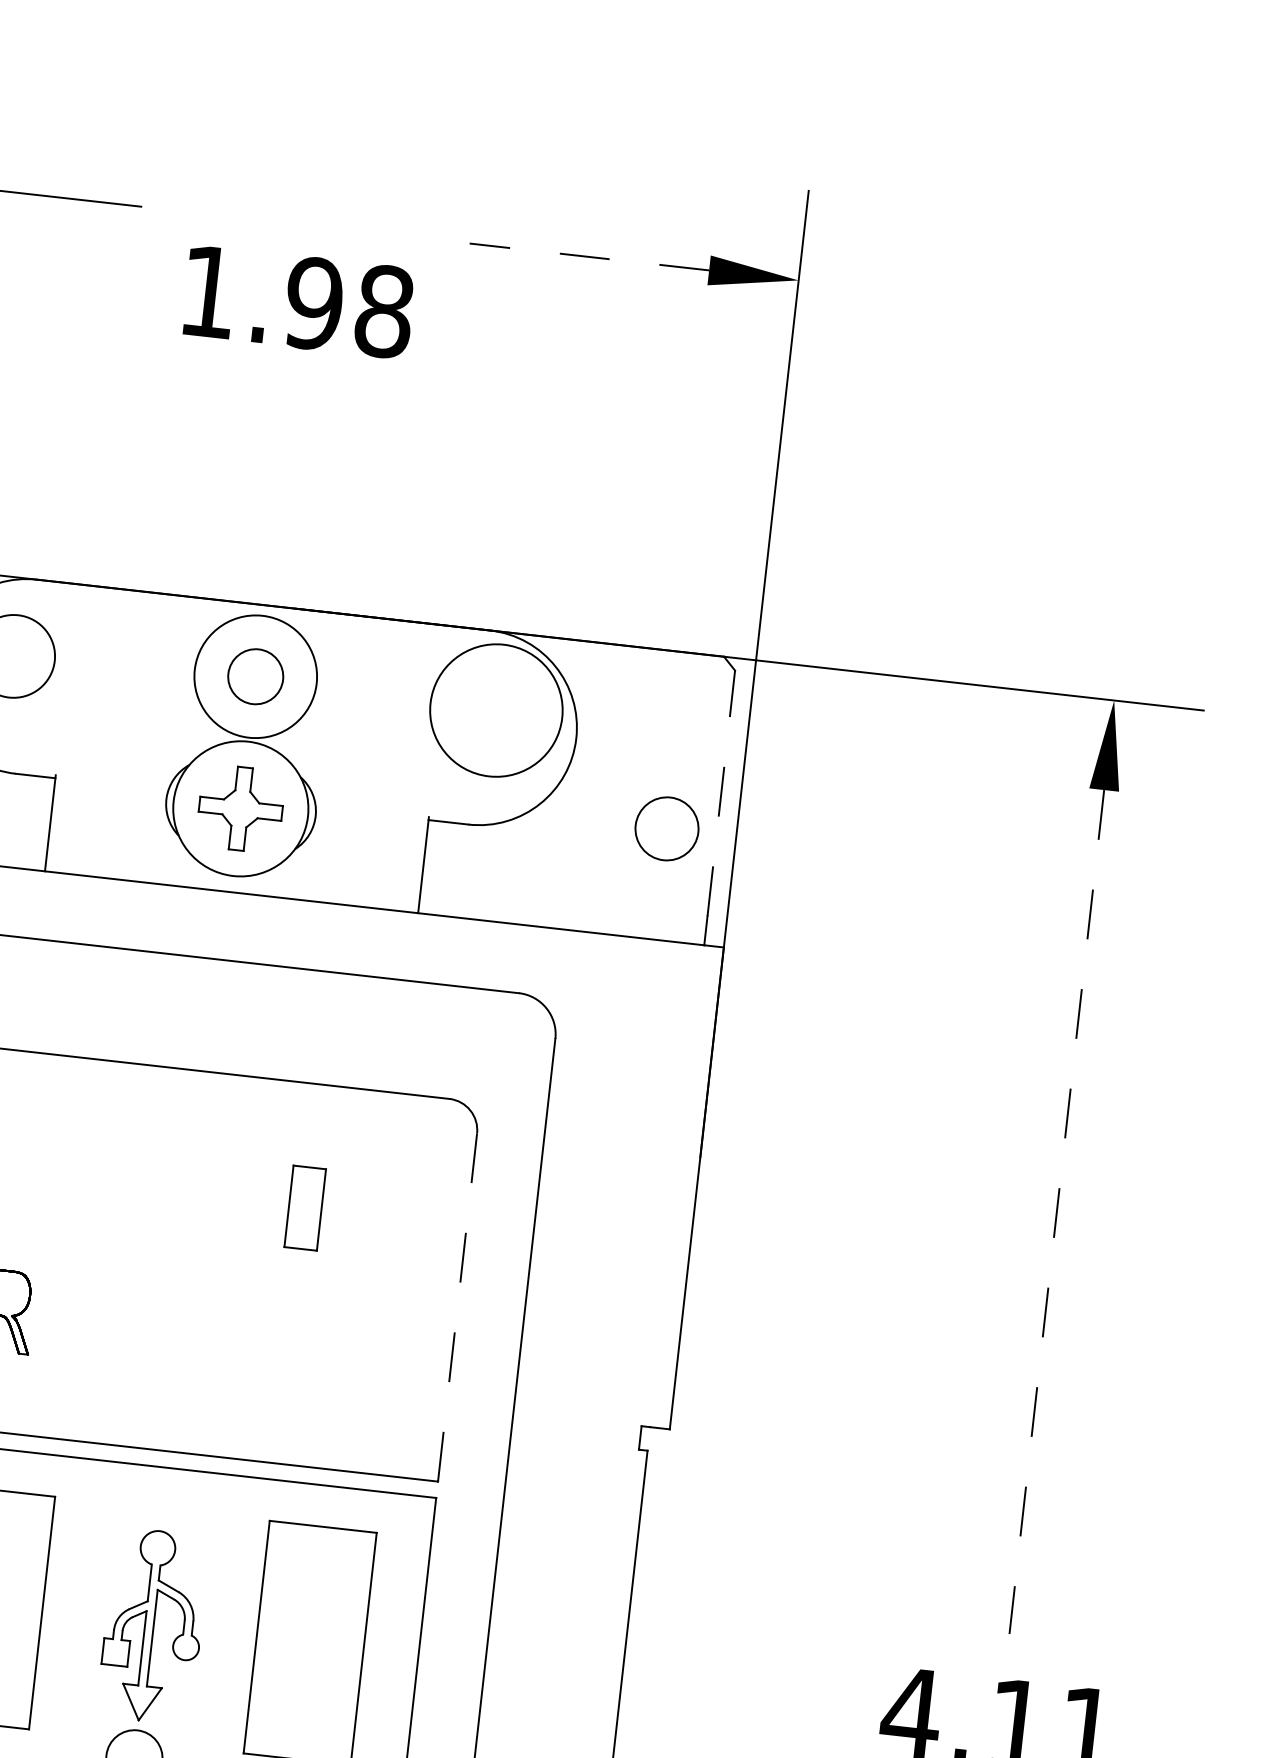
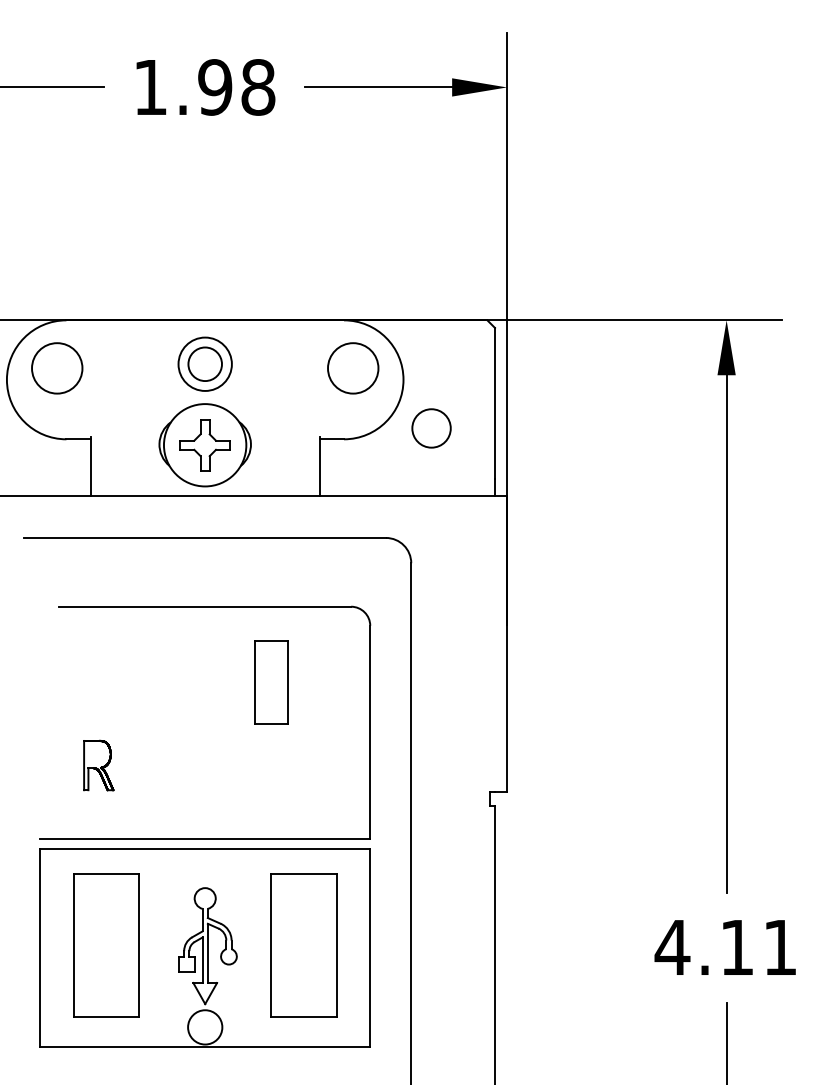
line: (589, 257) -> (378, 87), dashed -> solid
text: (298, 302) -> (205, 87), moved
circle: (254, 675) -> (204, 363), size x0.71
circle: (496, 710) -> (353, 368), size x0.62
line: (722, 792) -> (495, 402), dashed -> solid
circle: (666, 828) -> (431, 428), moved
part: (305, 1207) -> (271, 682), size x1.67
line: (1056, 1211) -> (726, 633), dashed -> solid
line: (457, 1307) -> (370, 732), dashed -> solid

